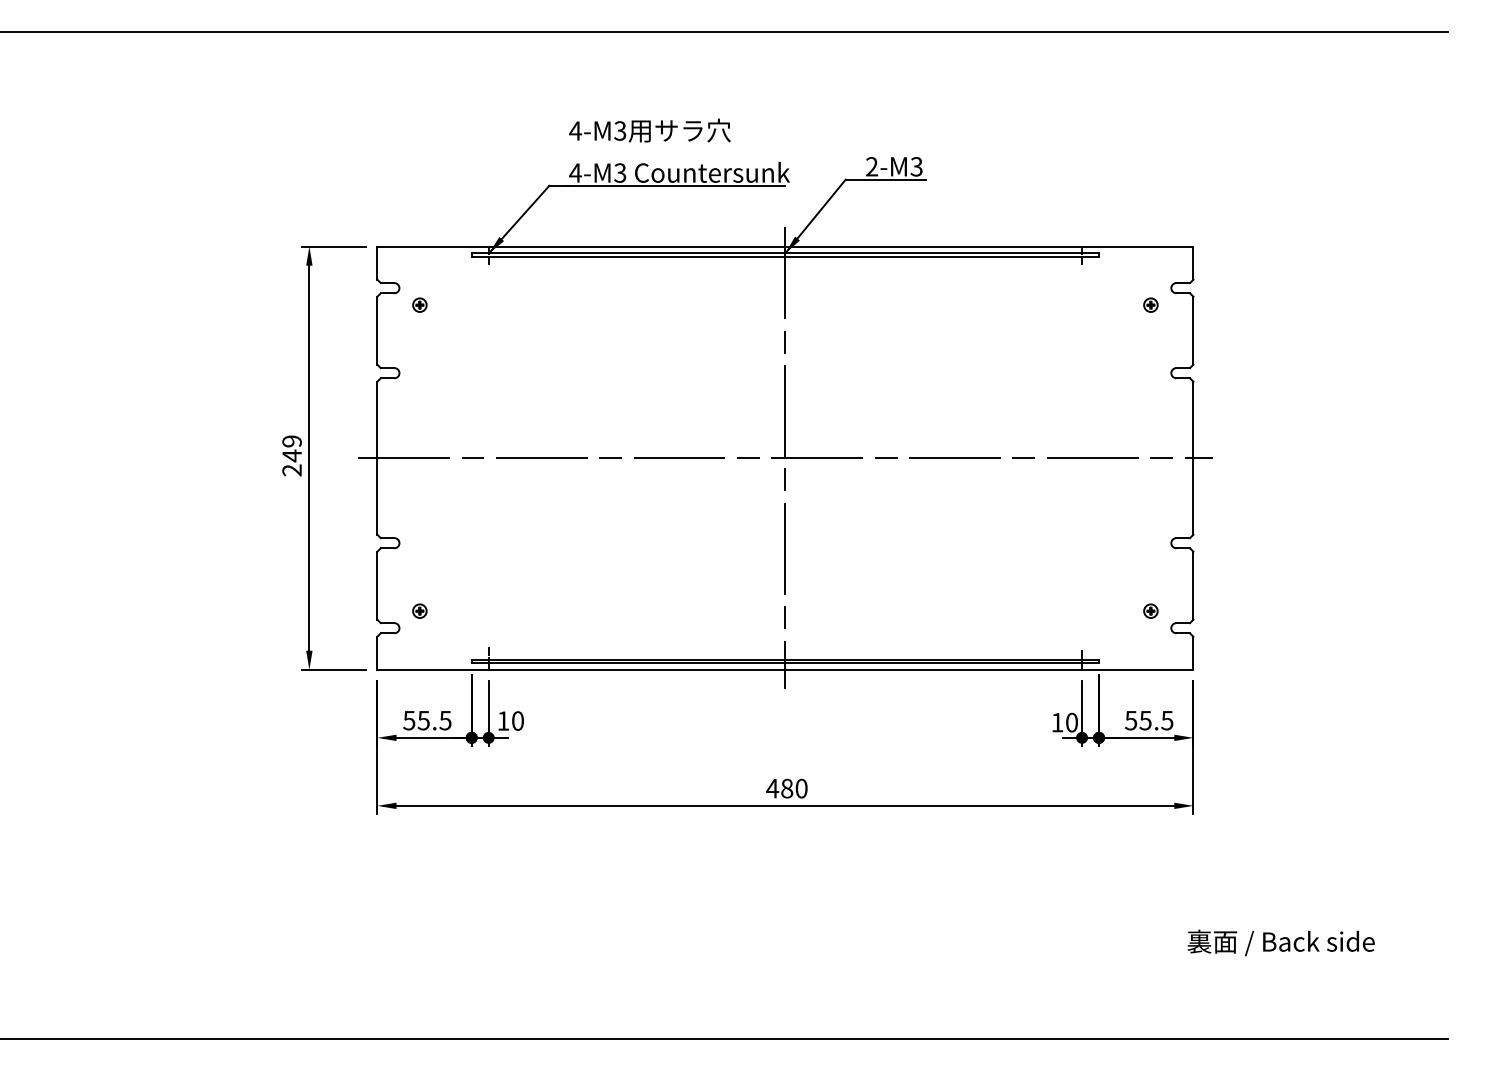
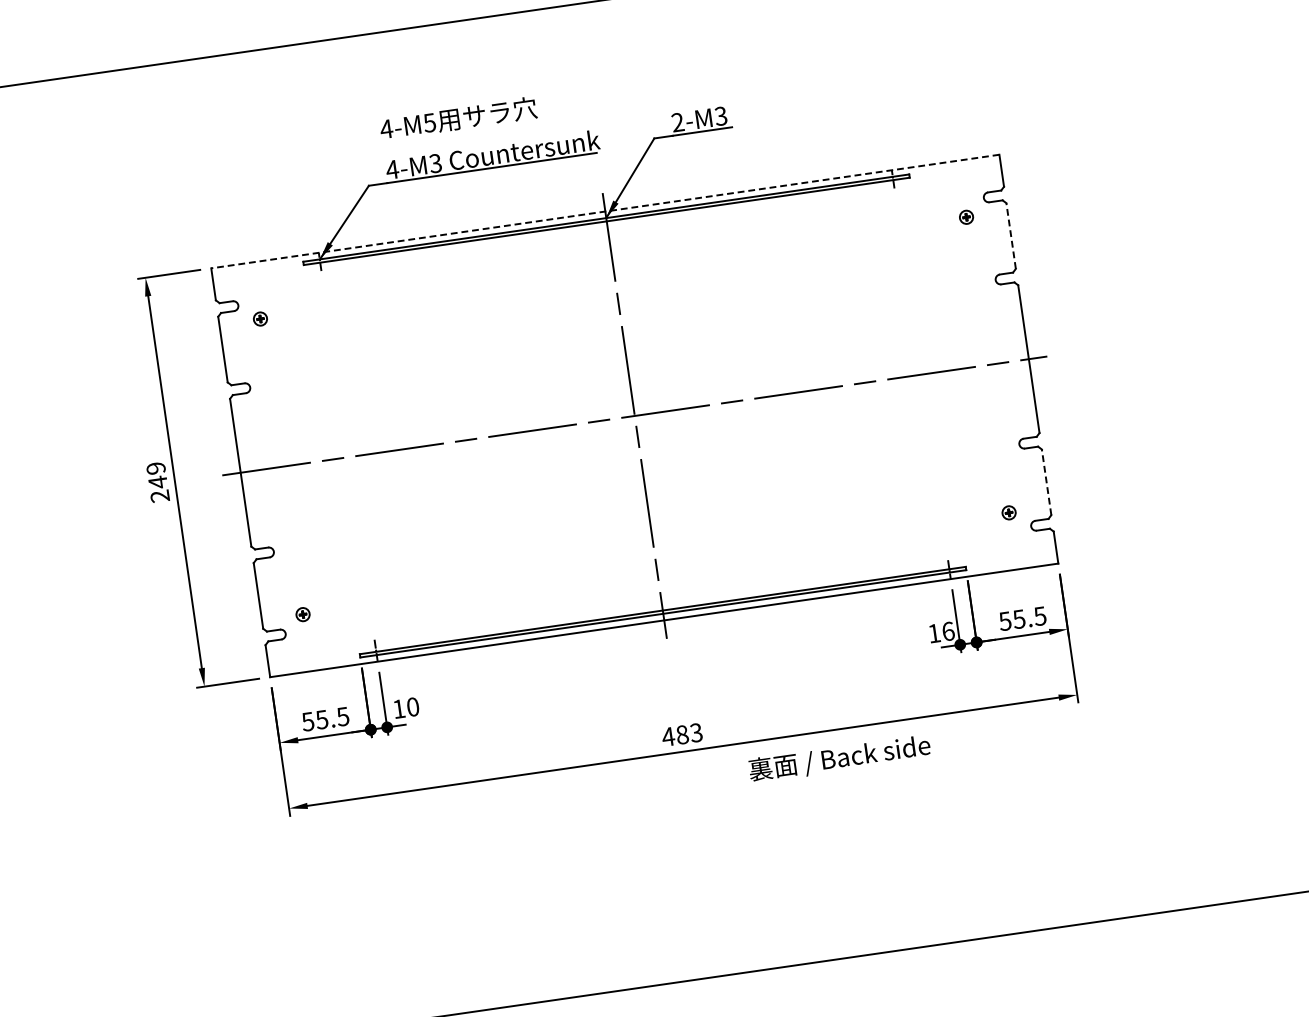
text: (620, 130) -> (429, 122), 4-M3 -> 4-M5
line: (784, 246) -> (604, 211), solid -> dashed
line: (1193, 330) -> (1011, 235), solid -> dashed
line: (1193, 585) -> (1046, 482), solid -> dashed
text: (1072, 722) -> (948, 631), 10 -> 16
text: (801, 788) -> (696, 732), 480 -> 483
text: (1280, 942) -> (839, 758), moved

